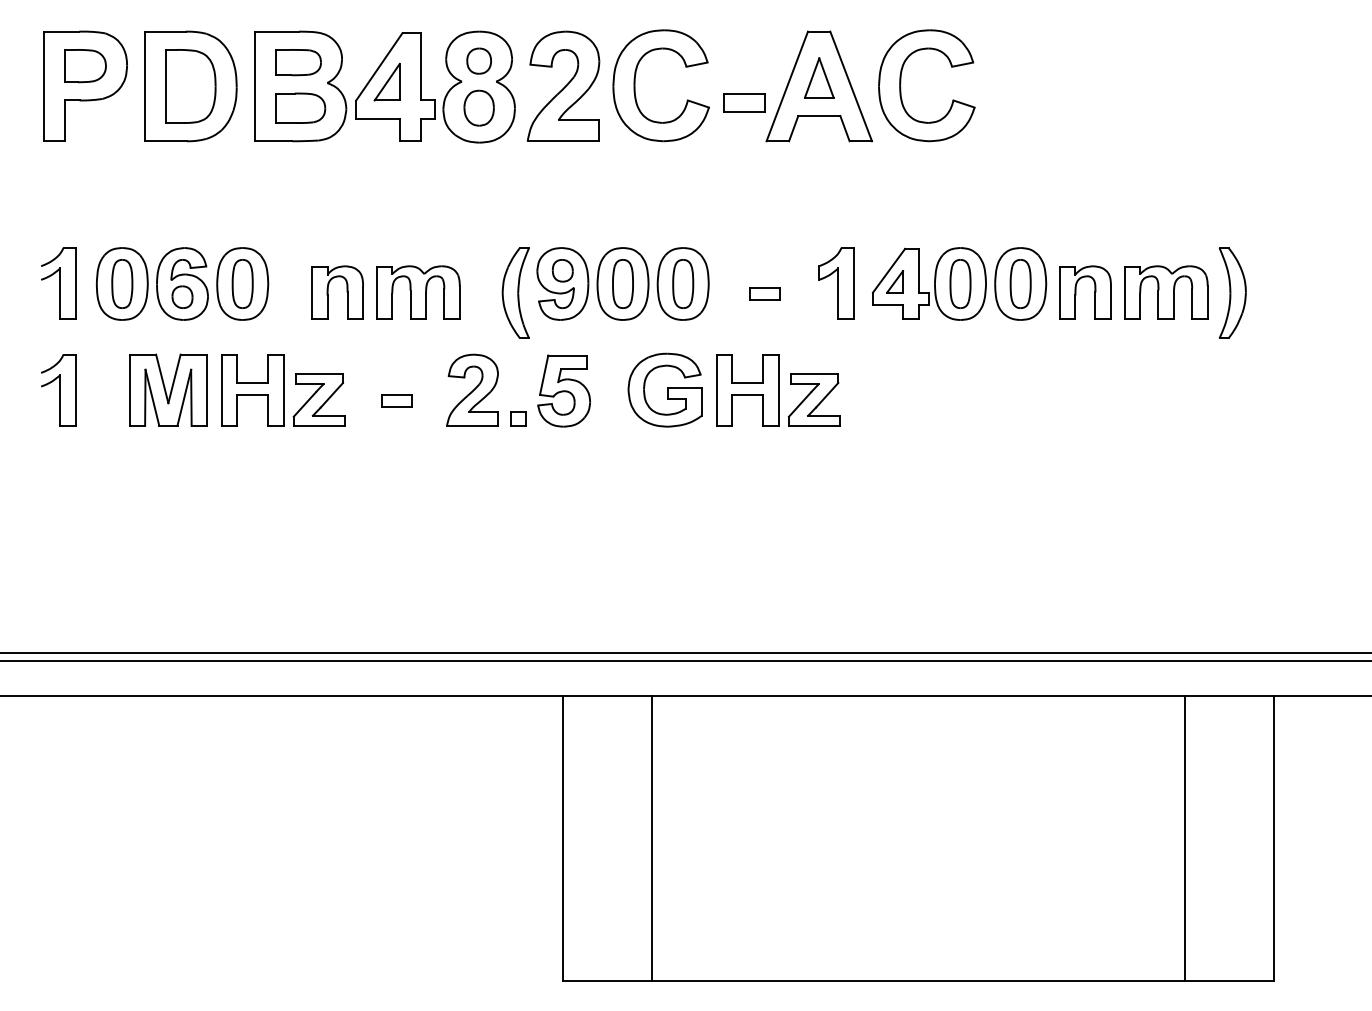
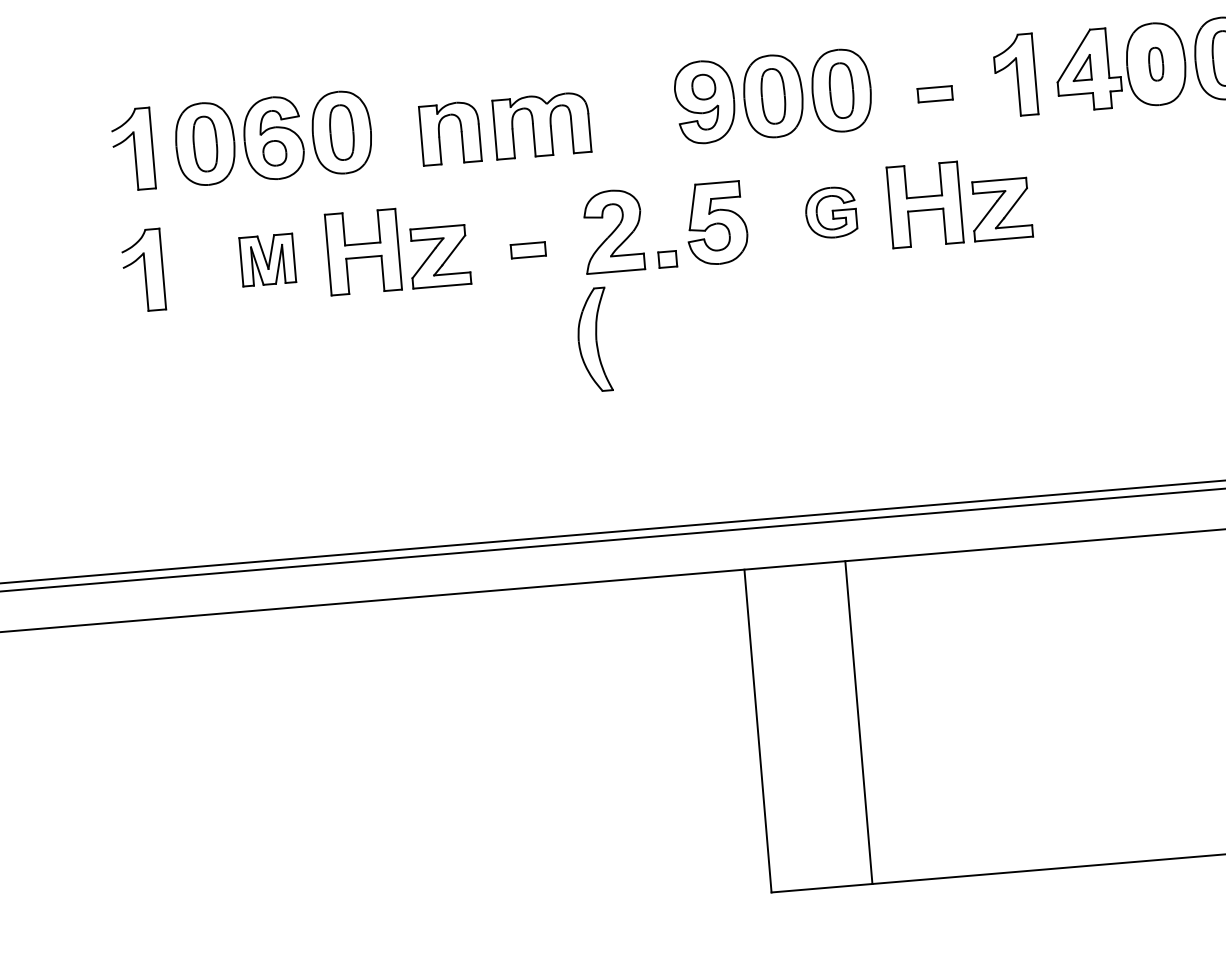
part: (960, 283) -> (1156, 63), size x0.6
part: (515, 292) -> (593, 339), moved
part: (168, 389) -> (267, 259), size x0.6
part: (664, 389) -> (830, 212), size x0.6

